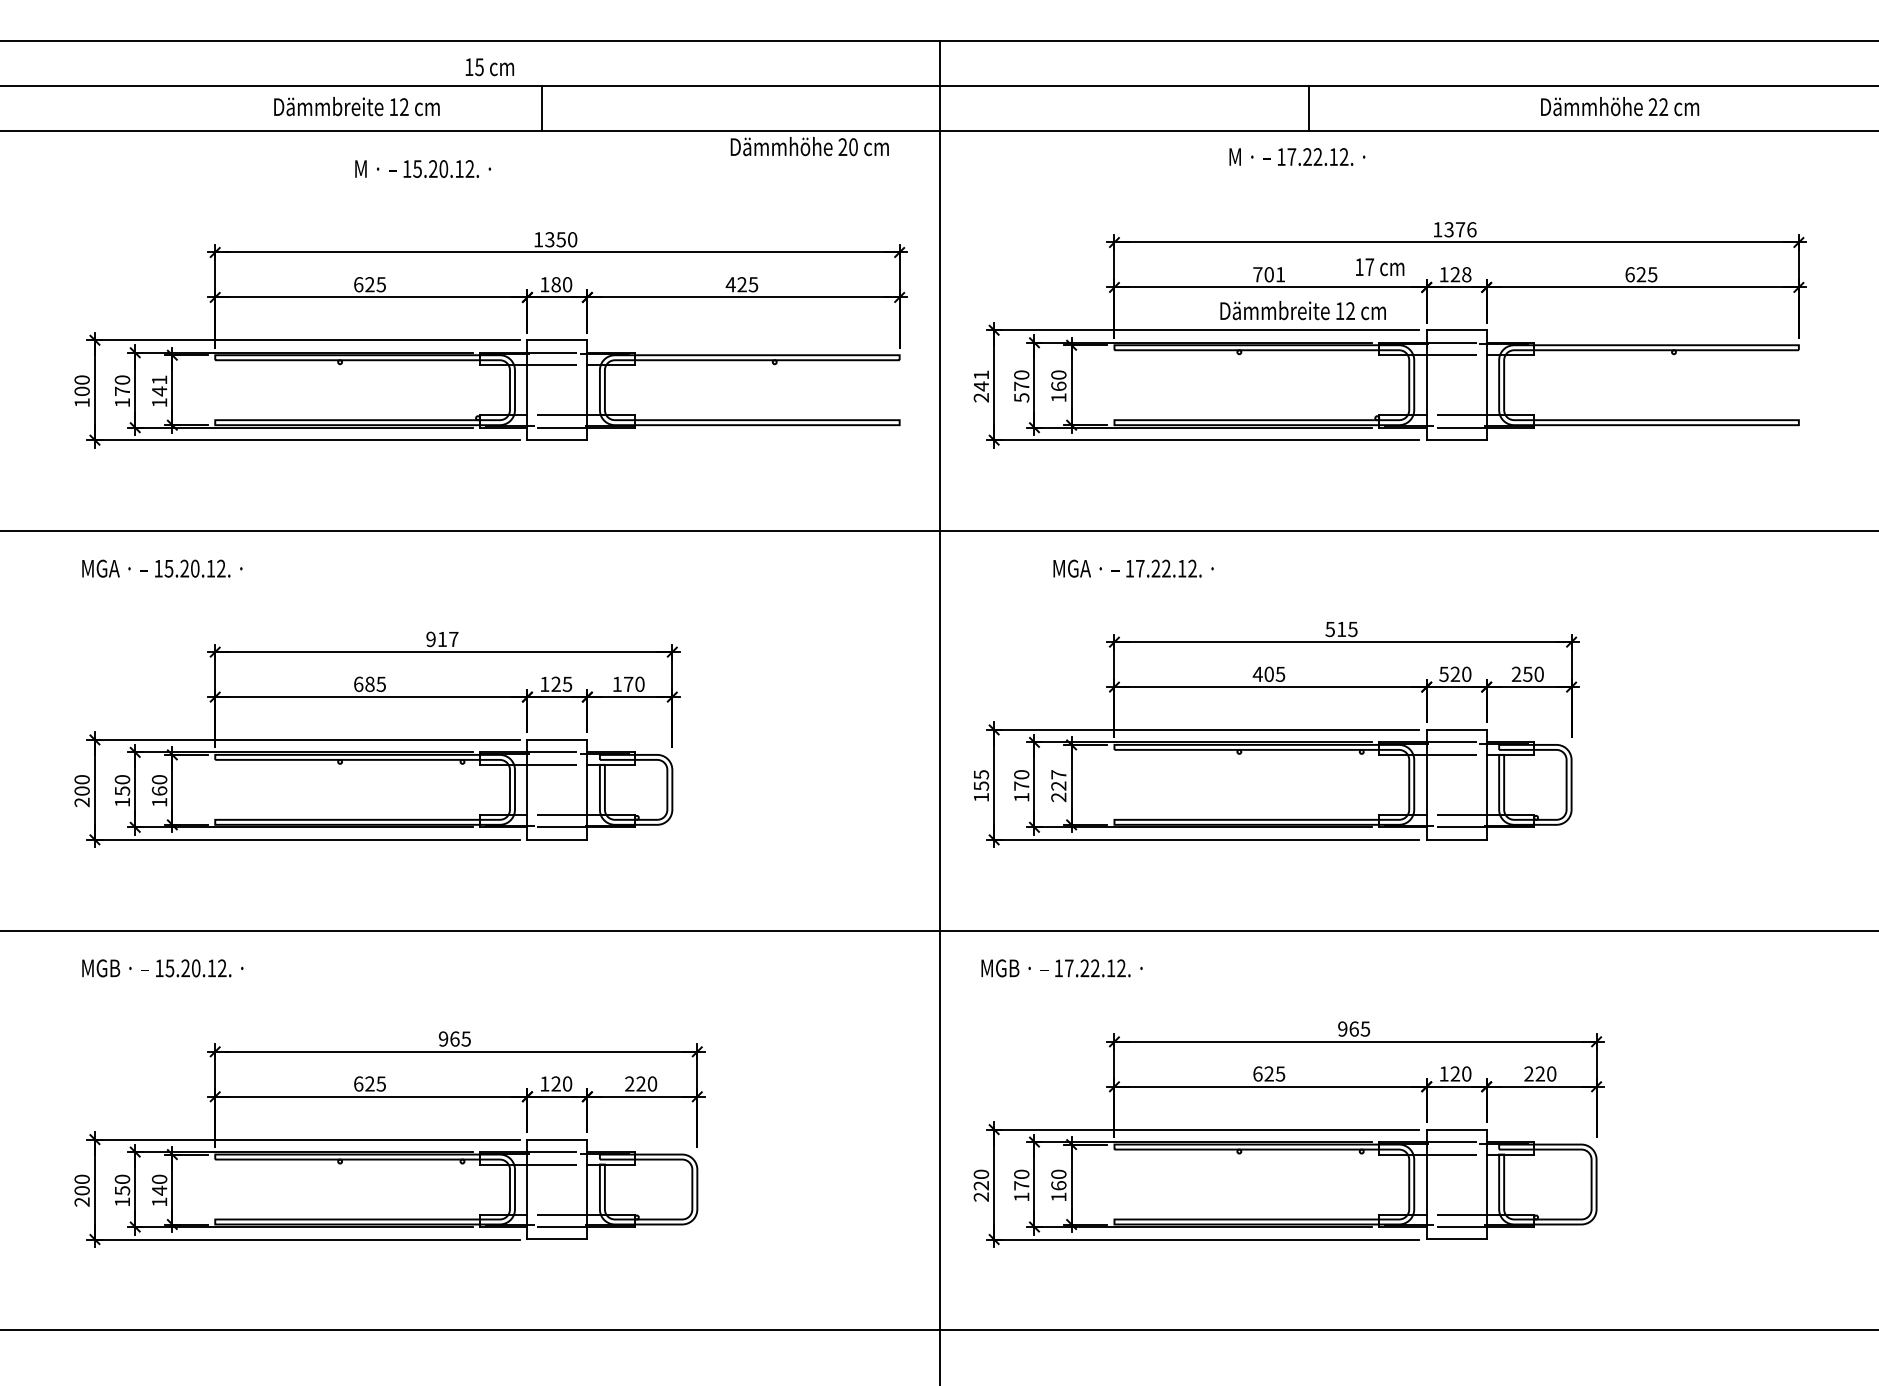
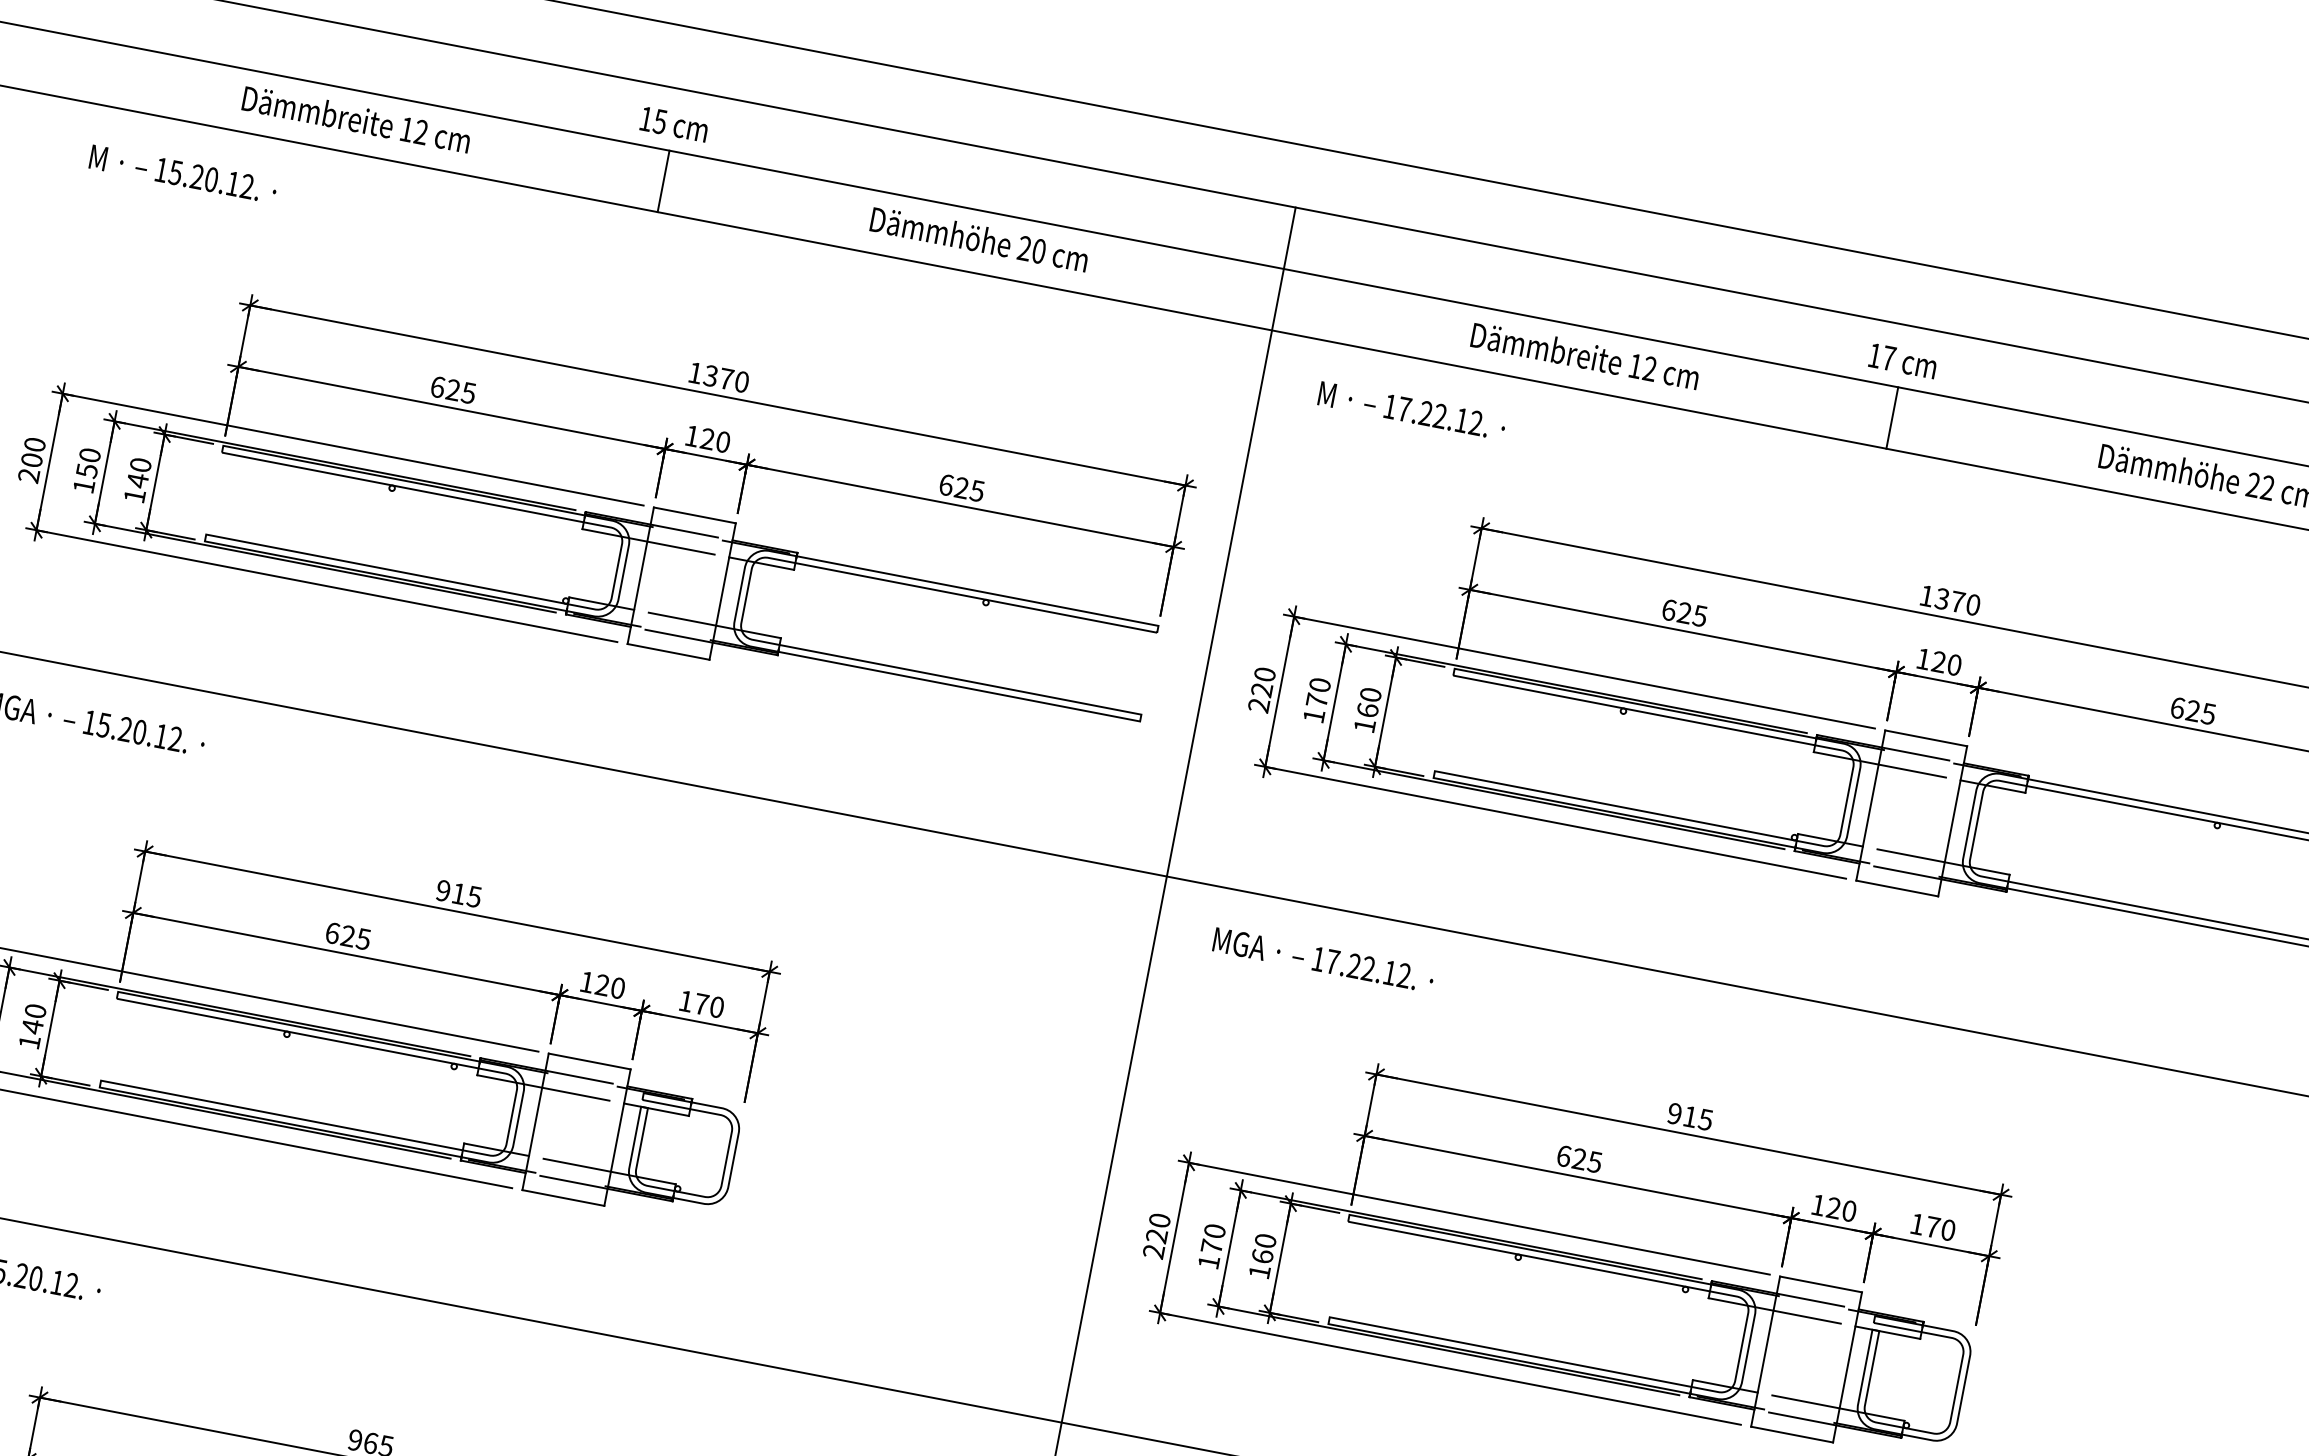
text: (356, 106) -> (356, 118), moved
line: (542, 108) -> (664, 181), moved
line: (1309, 108) -> (1892, 417), moved
text: (809, 146) -> (979, 238), moved
text: (1297, 156) -> (1412, 410), moved
text: (422, 168) -> (182, 173), moved
text: (1471, 229) -> (1972, 604), 1376 -> 1370
text: (560, 239) -> (725, 378), 1350 -> 1370
text: (1380, 267) -> (1903, 361), moved
text: (1269, 274) -> (1685, 612), 701 -> 625
text: (1466, 274) -> (1954, 664), 128 -> 120
text: (555, 284) -> (706, 438), 180 -> 120
text: (730, 284) -> (945, 484), 425 -> 625
text: (1302, 310) -> (1584, 355), moved
text: (159, 379) -> (140, 464), 141 -> 140
text: (981, 380) -> (1263, 681), 241 -> 220
text: (122, 391) -> (87, 470), 170 -> 150
text: (1021, 397) -> (1313, 715), 570 -> 170
text: (81, 402) -> (28, 475), 100 -> 200
text: (1133, 568) -> (1323, 959), moved
text: (1329, 628) -> (1673, 1112), 515 -> 915
text: (453, 639) -> (474, 896), 917 -> 915
text: (1262, 674) -> (1570, 1157), 405 -> 625
text: (1443, 674) -> (1817, 1205), 520 -> 120
text: (1521, 674) -> (1924, 1225), 250 -> 170
text: (567, 683) -> (618, 987), 125 -> 120
text: (369, 684) -> (347, 936), 685 -> 625
text: (981, 786) -> (1156, 1236), 155 -> 220
text: (1058, 786) -> (1262, 1256), 227 -> 160
text: (159, 791) -> (32, 1027), 160 -> 140

